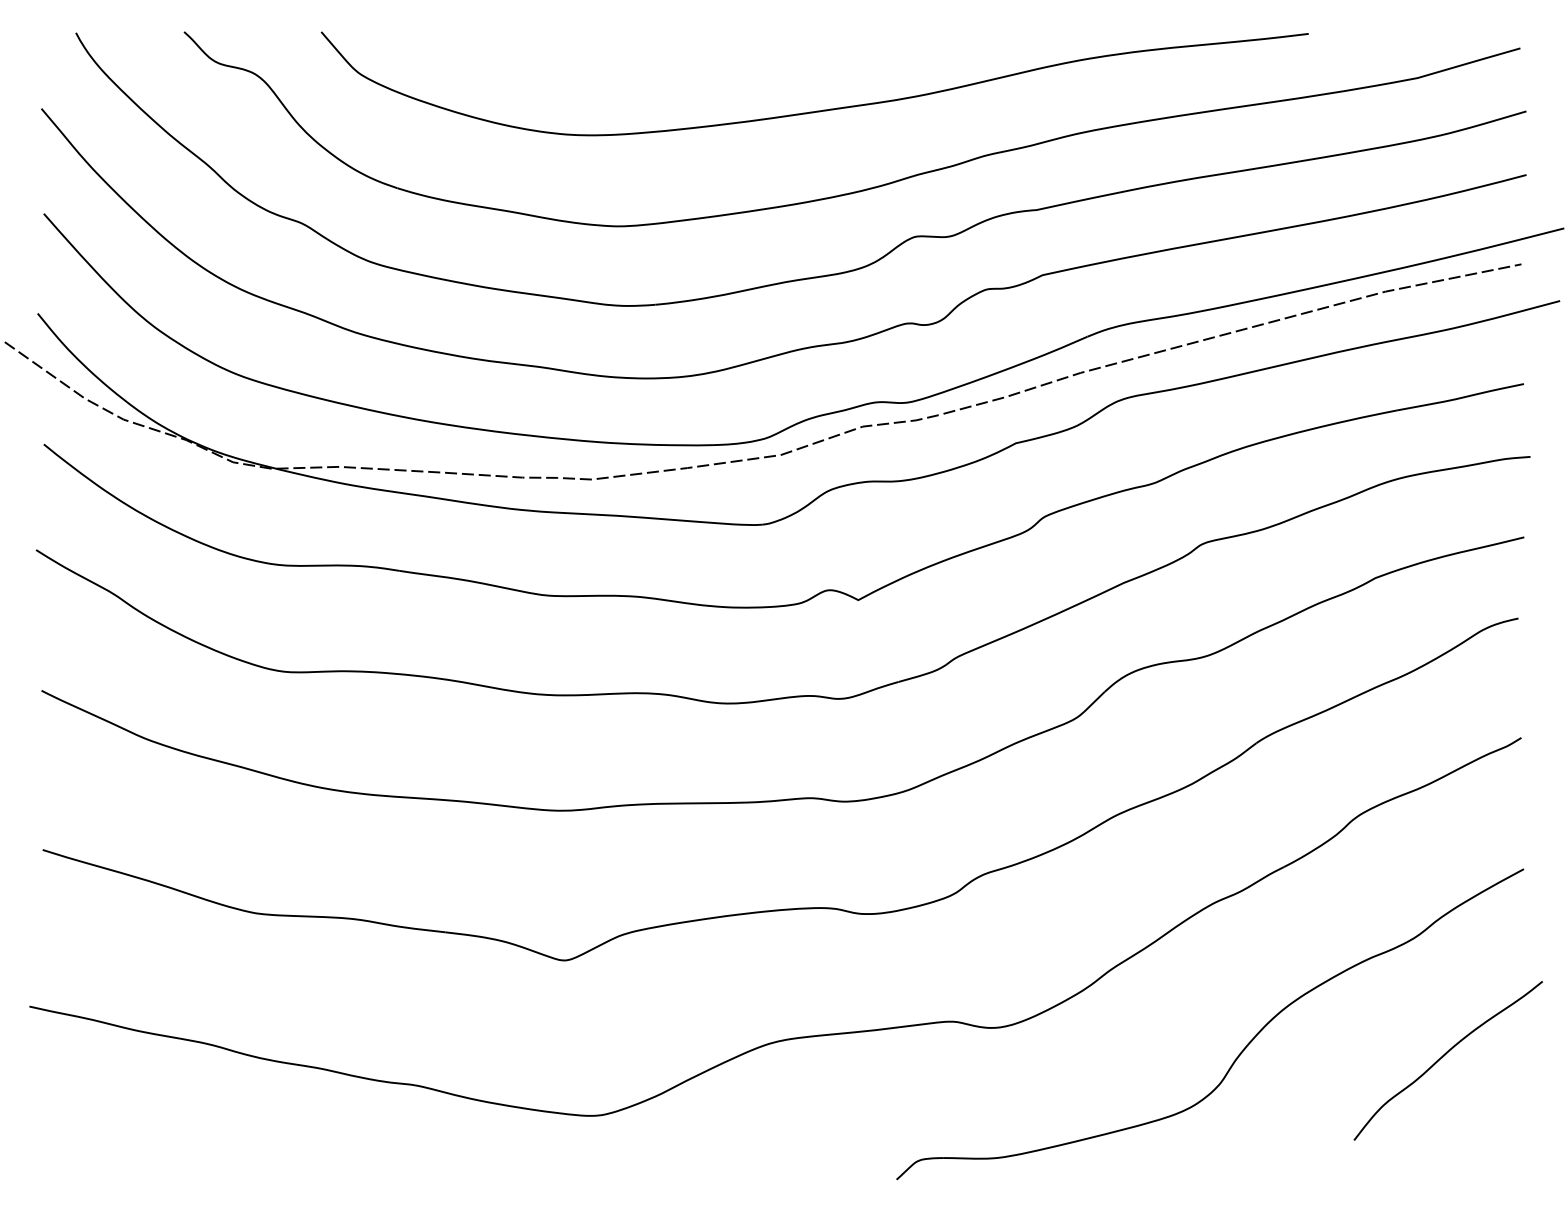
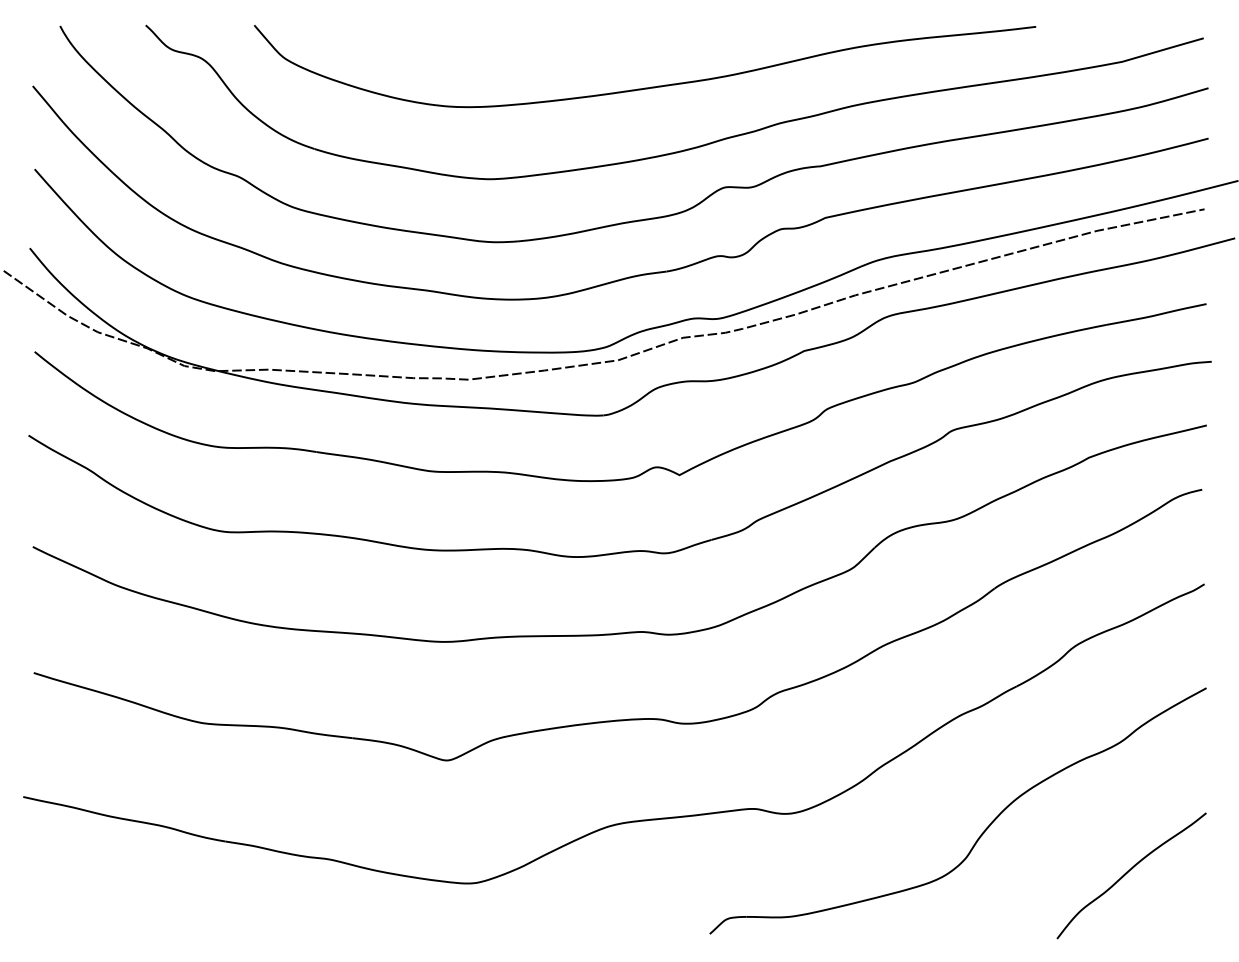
curve: (1444, 1056) -> (1128, 872), moved

